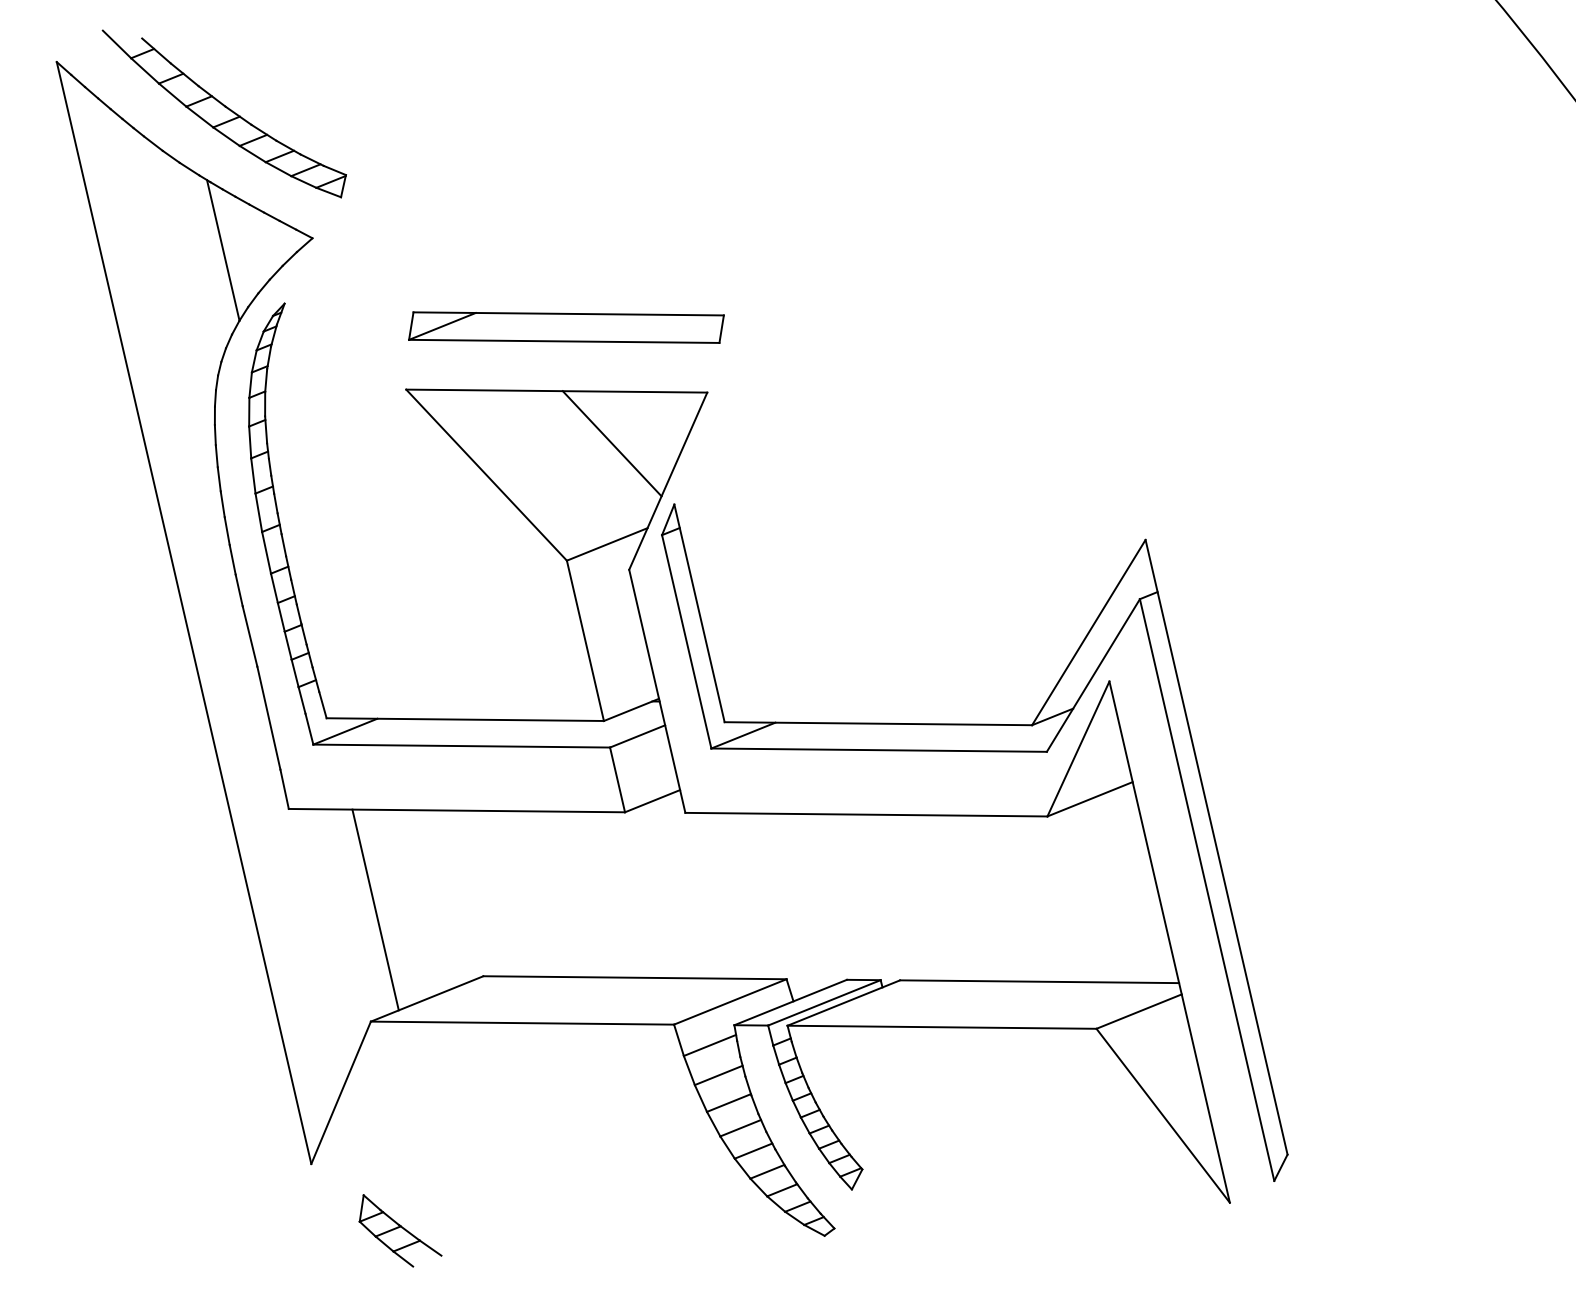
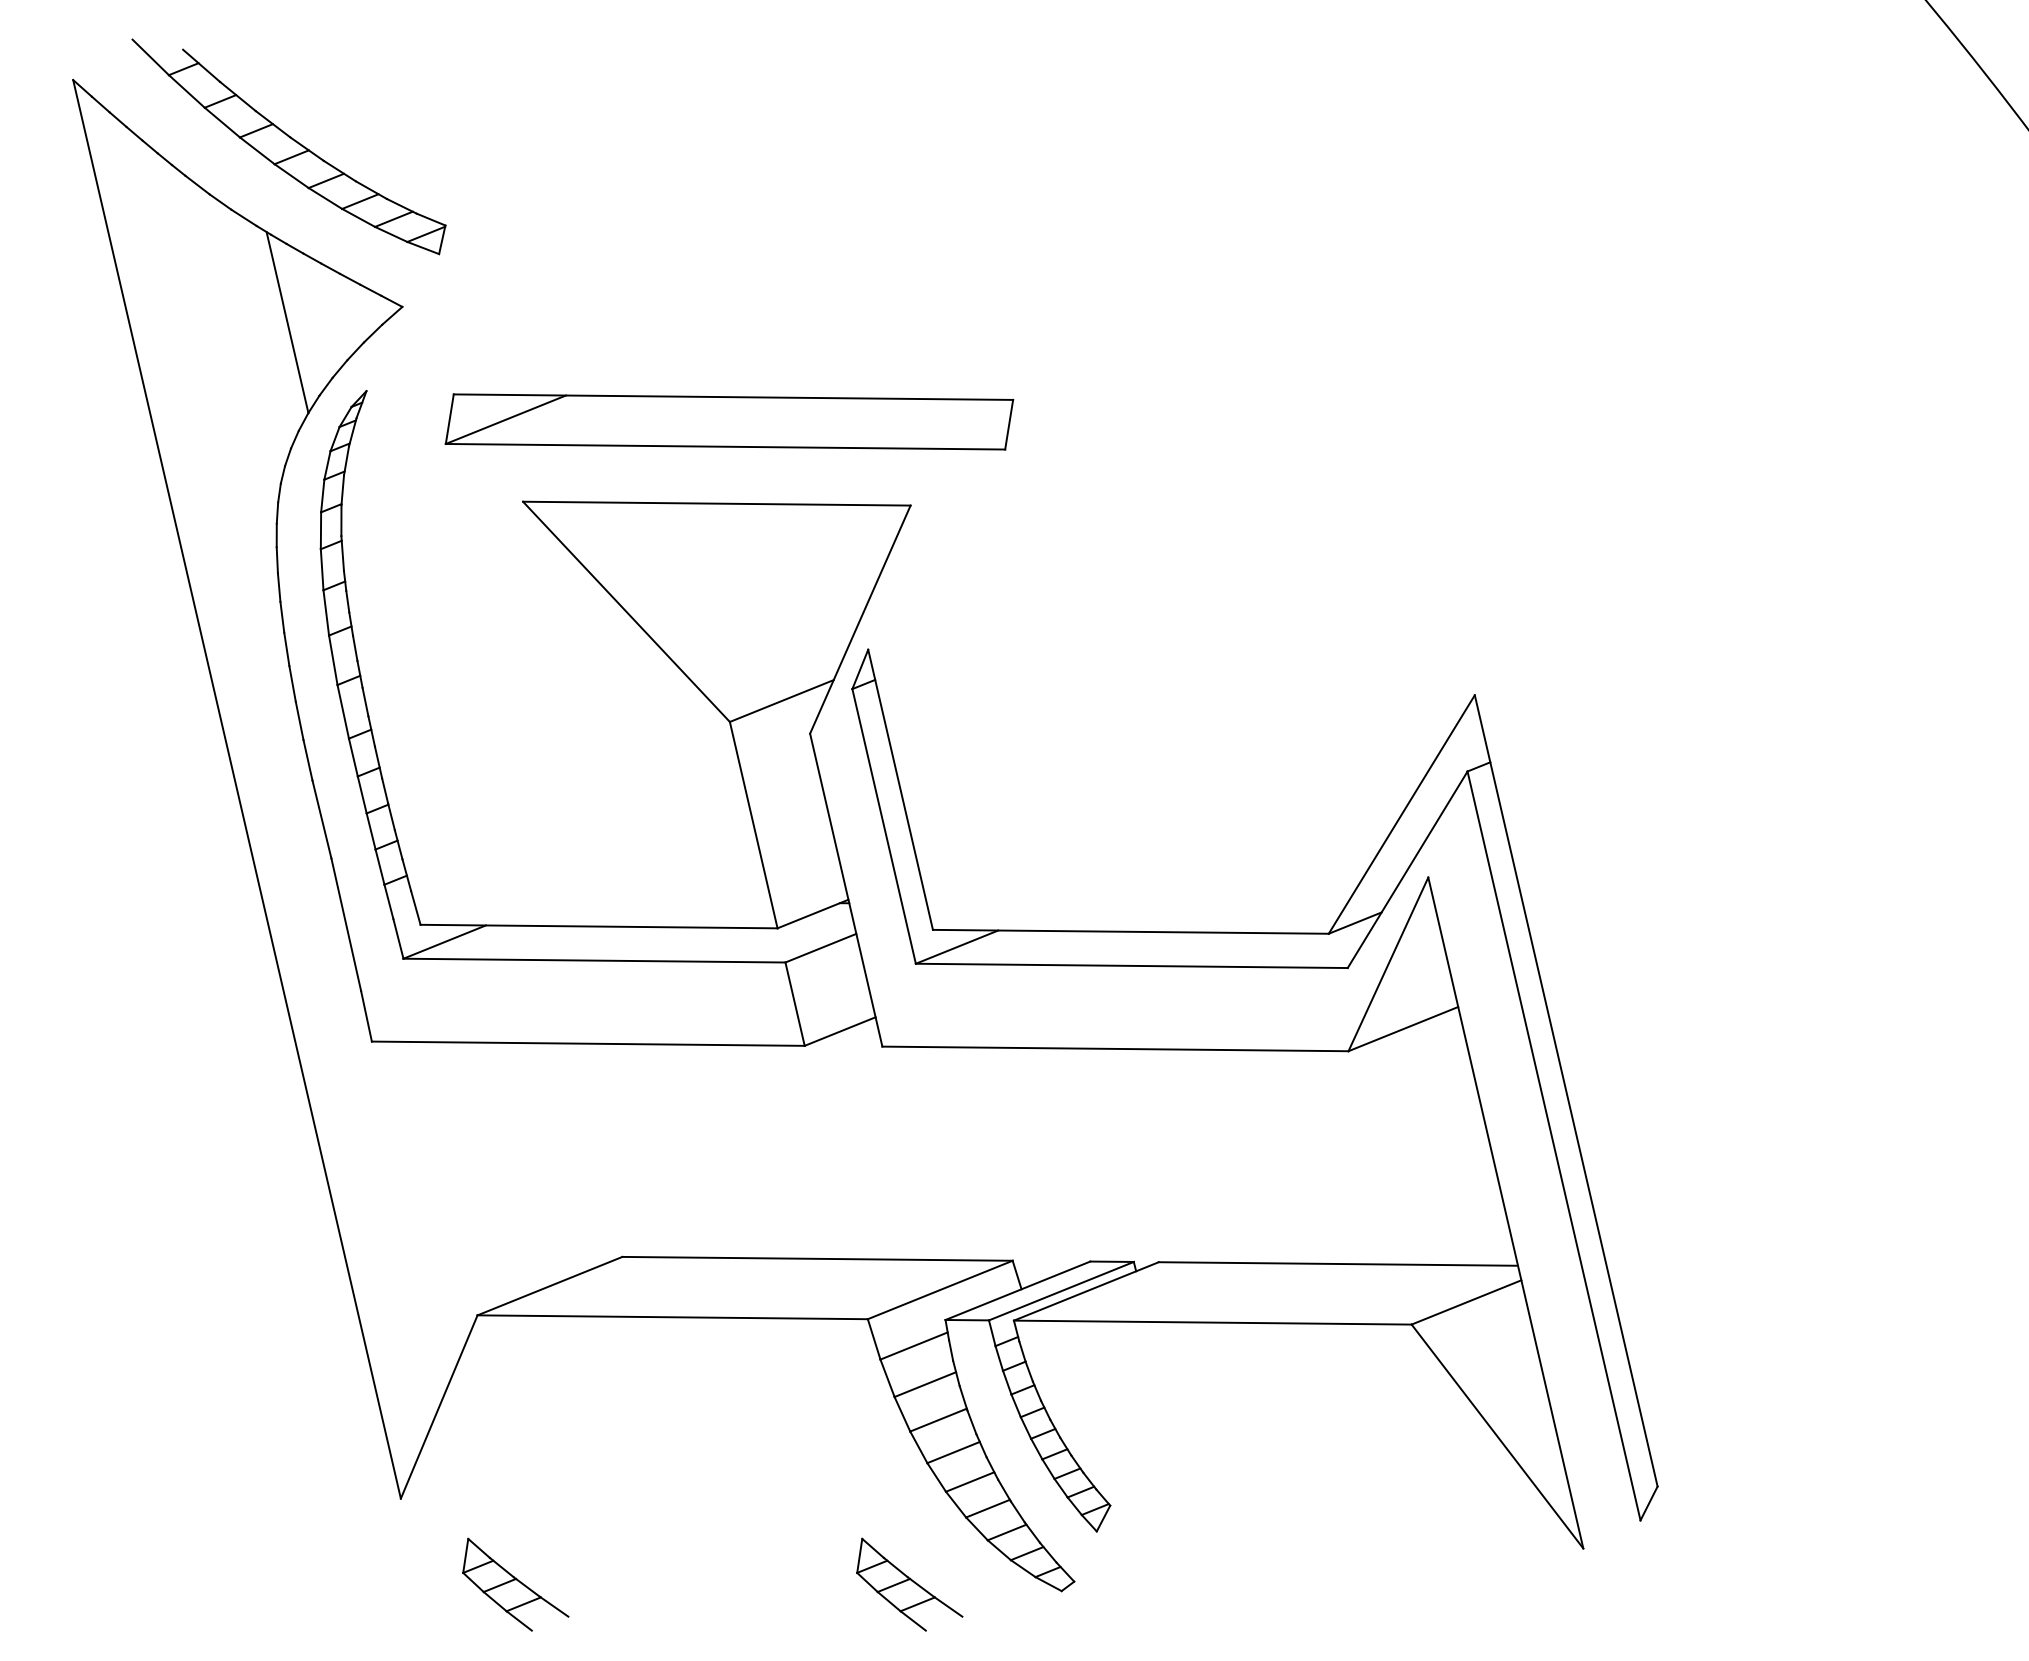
part: (565, 327) -> (728, 421), size x1.4
line: (611, 443) -> (787, 571), removed
line: (375, 909) -> (483, 1171), removed
part: (706, 1230) -> (909, 1584), added

